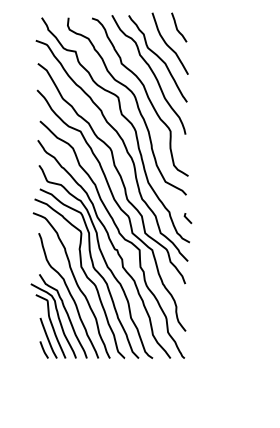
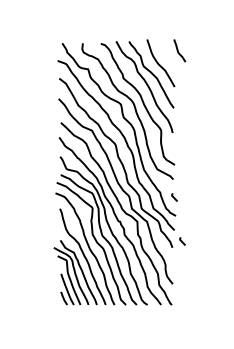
curve: (177, 27) -> (178, 50), moved
line: (198, 275) -> (182, 241), added

